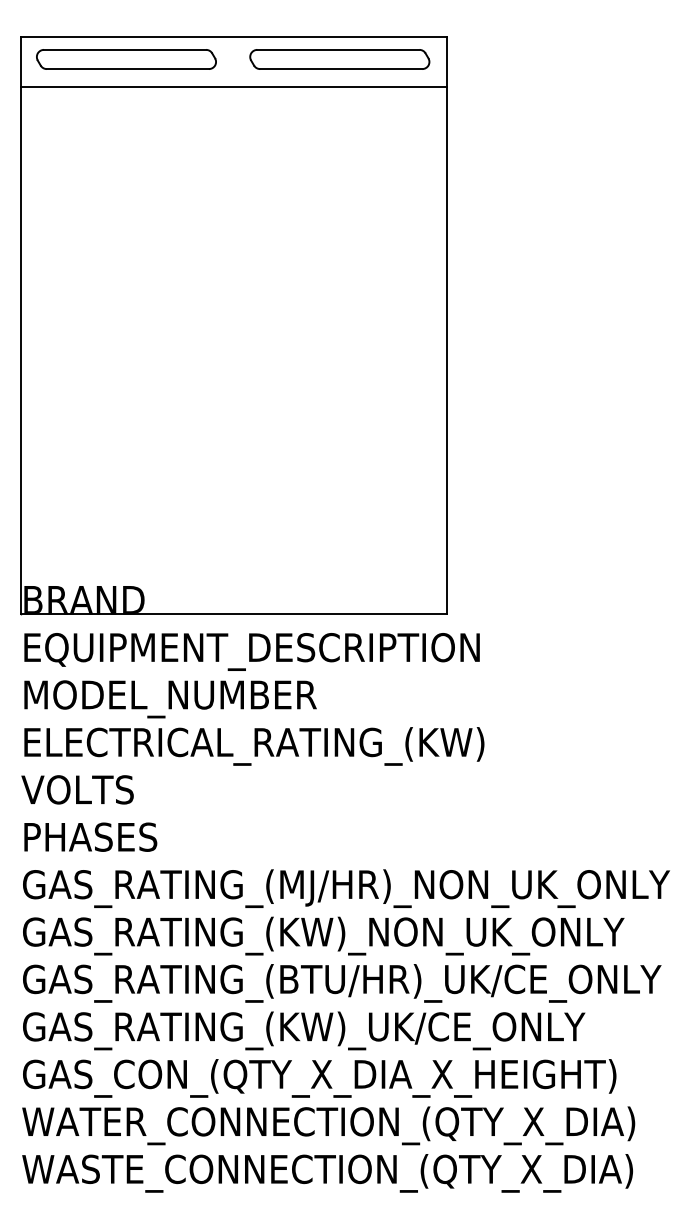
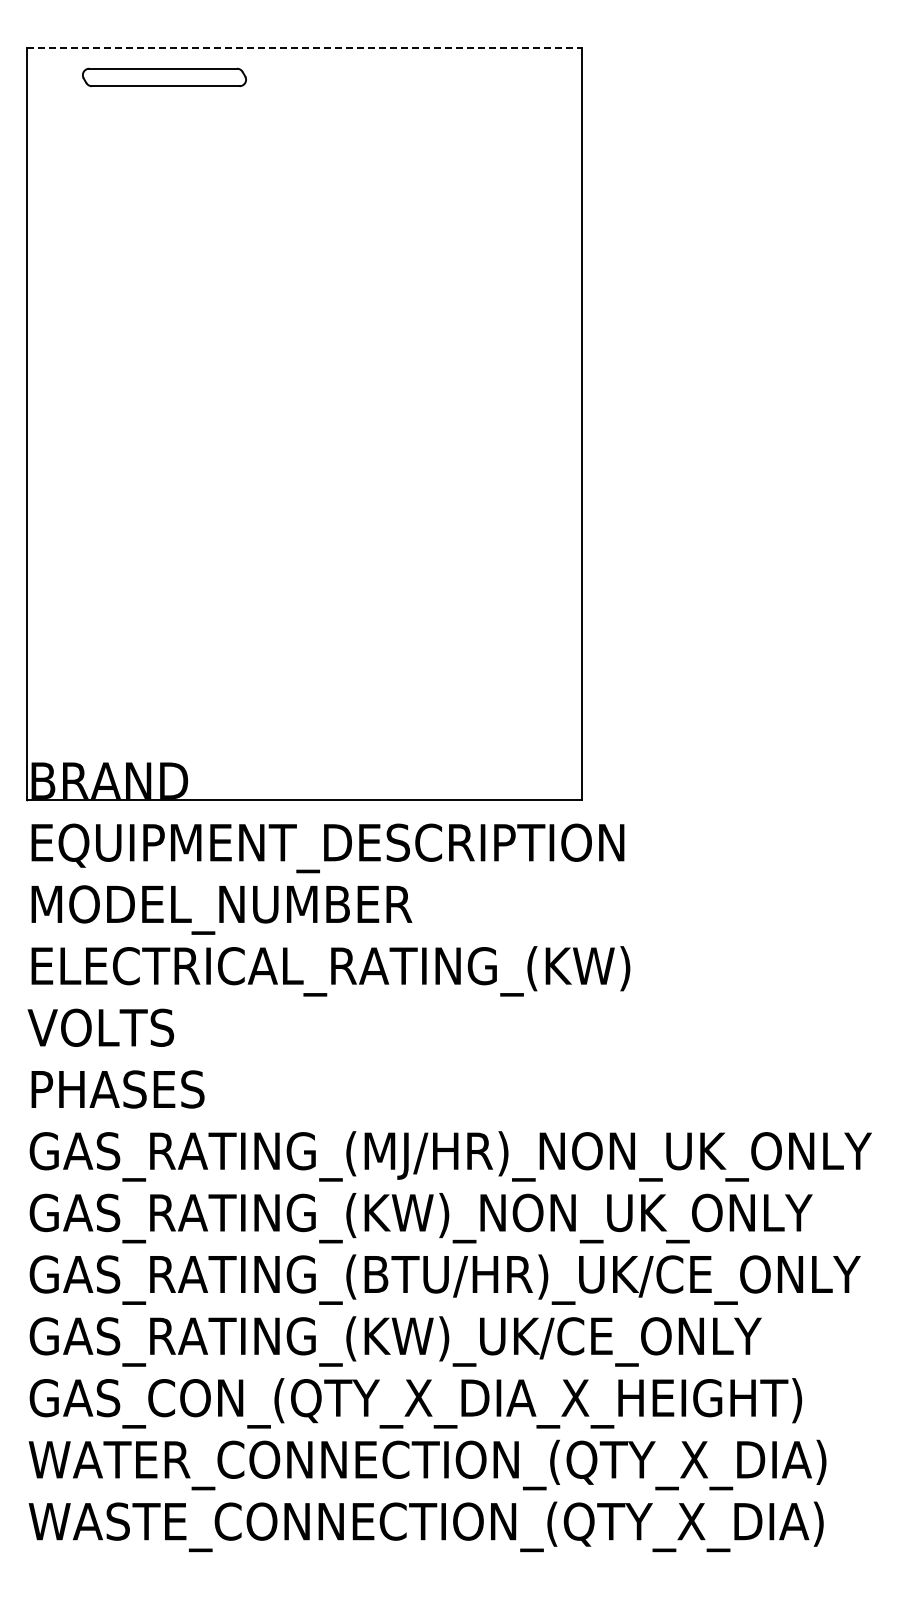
line: (234, 36) -> (304, 47), solid -> dashed
part: (126, 59) -> (164, 77), size x0.7
part: (339, 59) -> (441, 77), removed
line: (234, 87) -> (304, 113), removed

